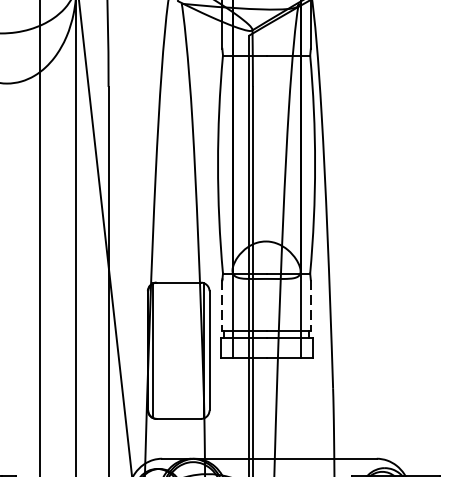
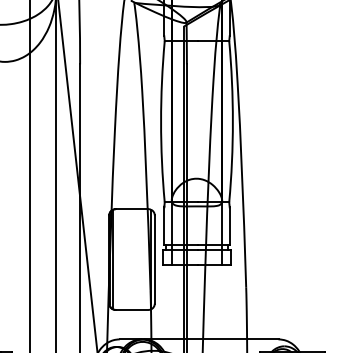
line: (222, 306) -> (164, 226), dashed -> solid
line: (310, 306) -> (229, 226), dashed -> solid

